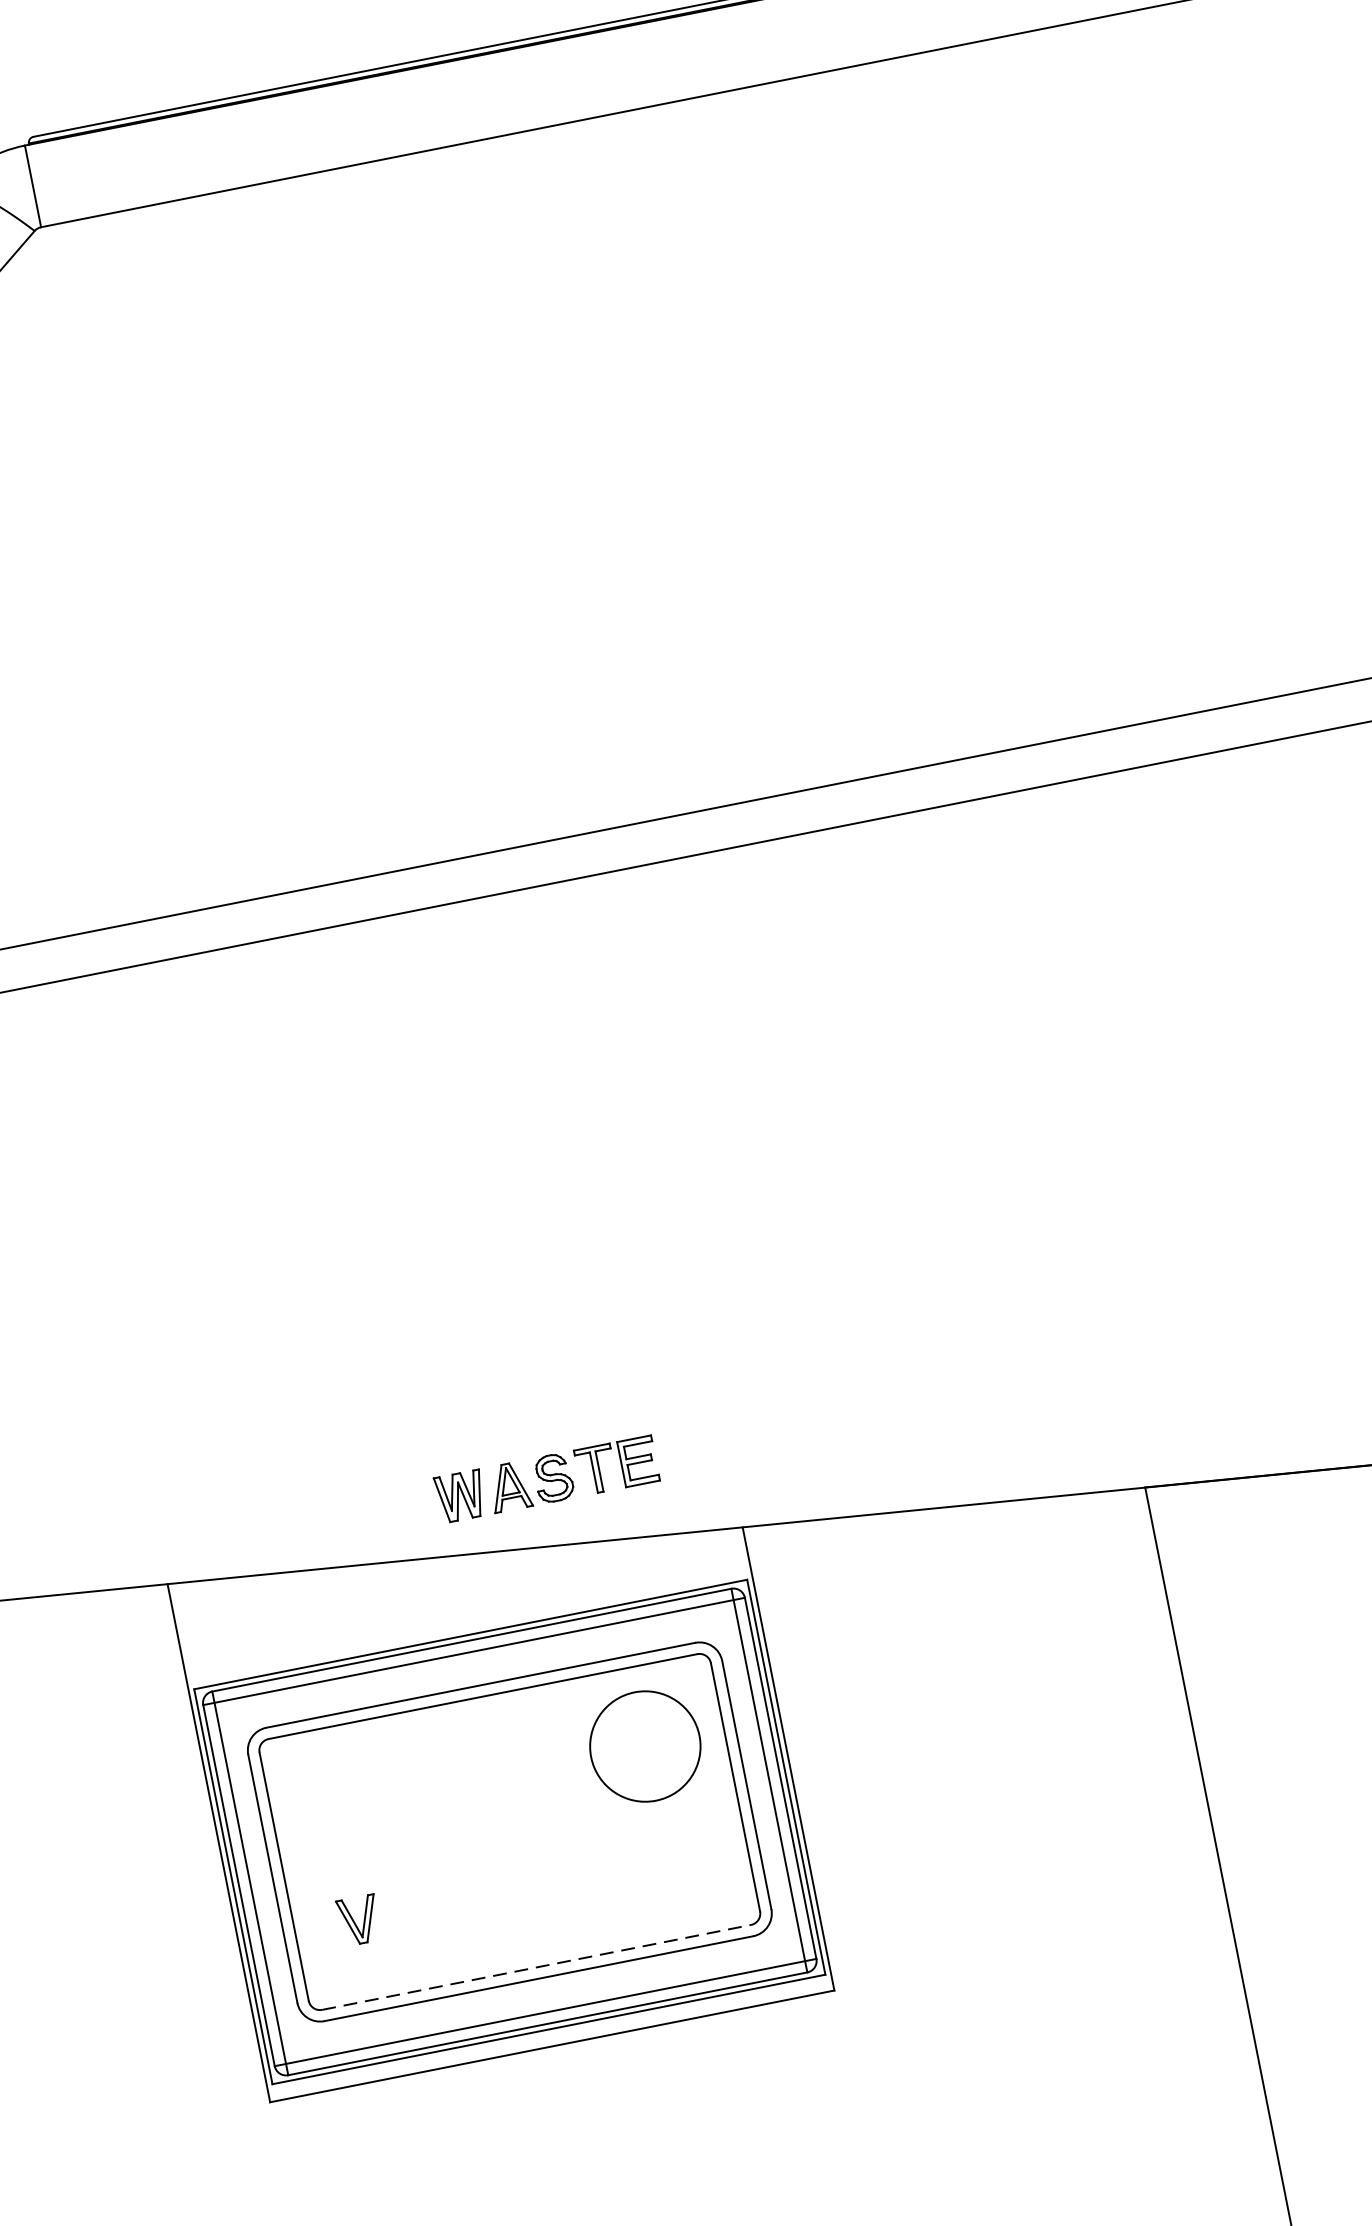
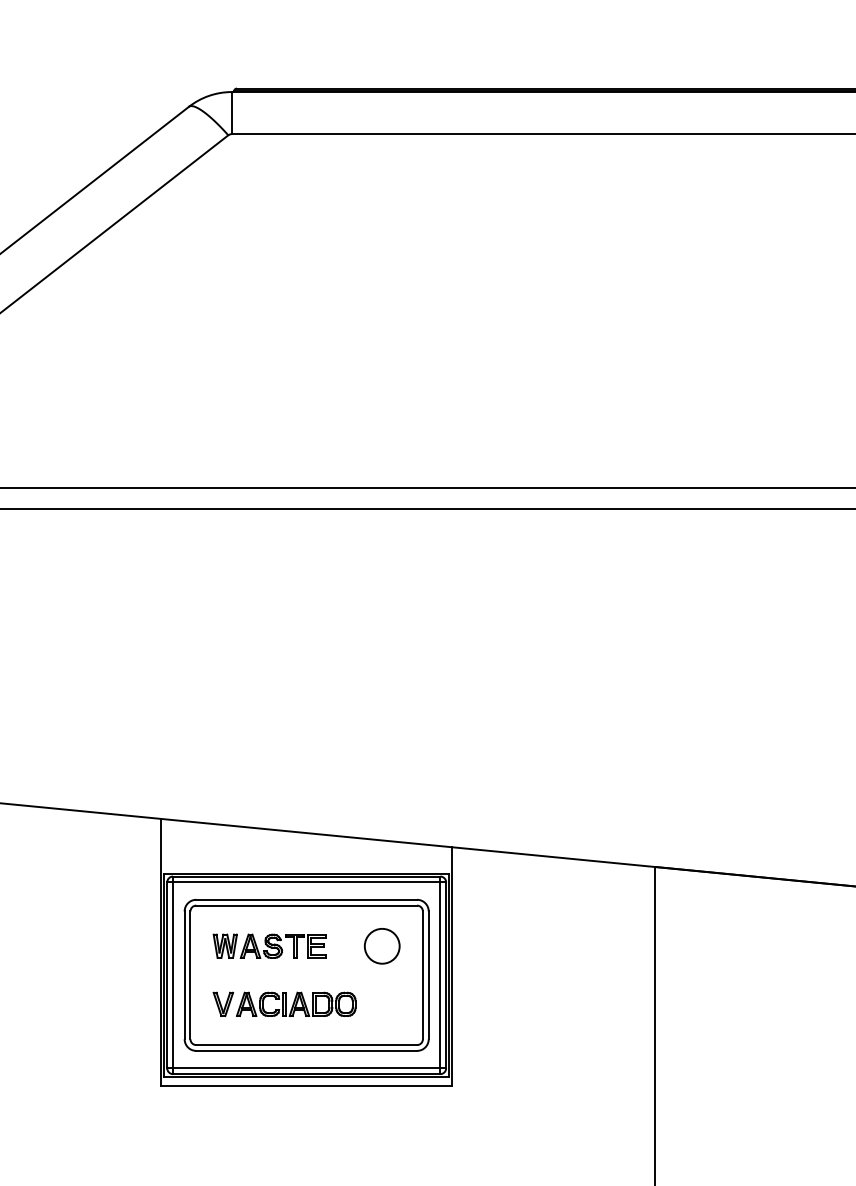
part: (546, 1478) -> (269, 945), moved
circle: (643, 1745) -> (381, 945), size x0.62
part: (500, 1890) -> (296, 1003), added
line: (538, 1967) -> (307, 1045), dashed -> solid

